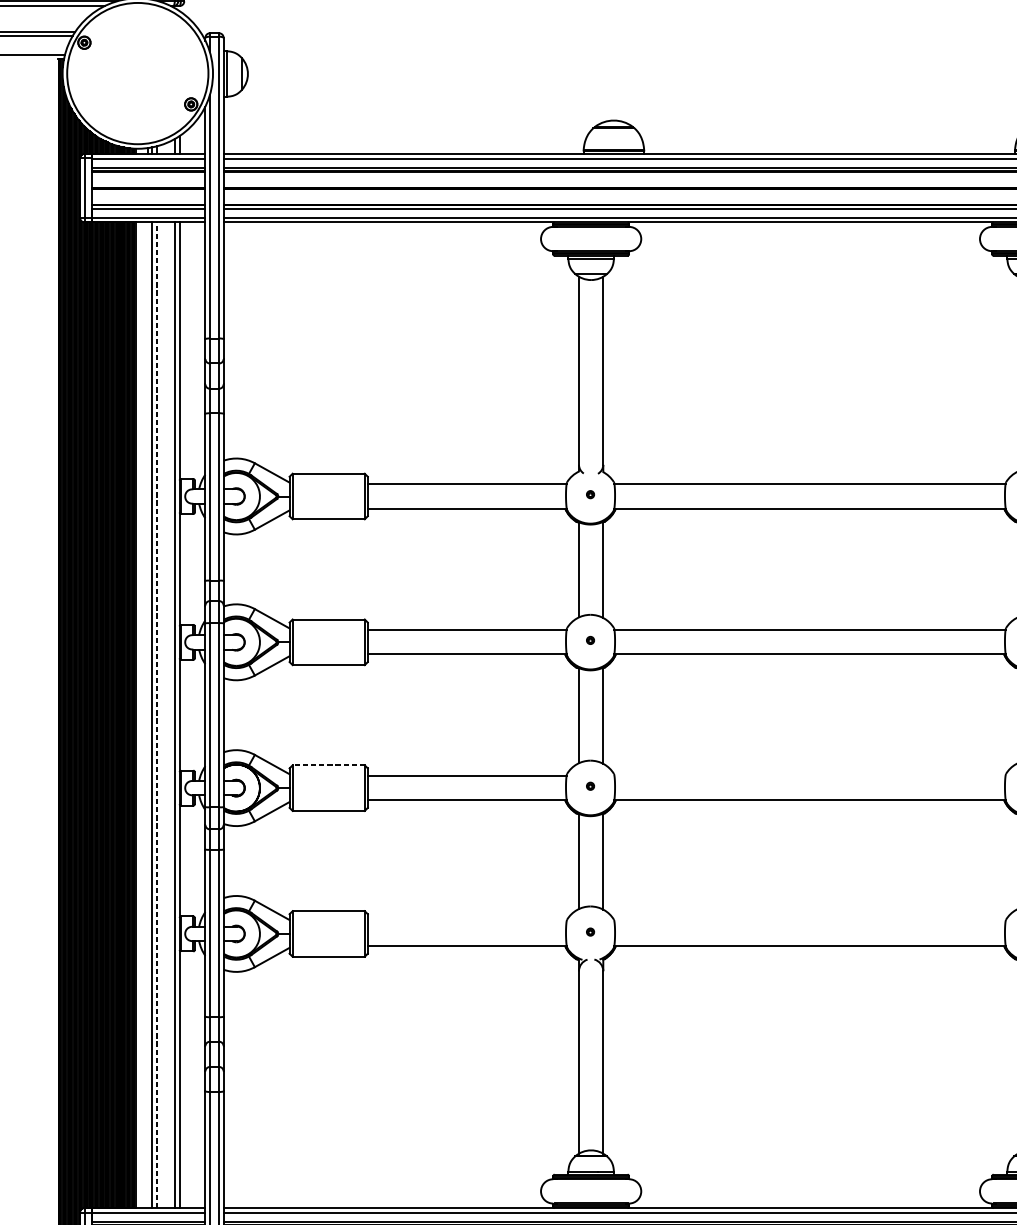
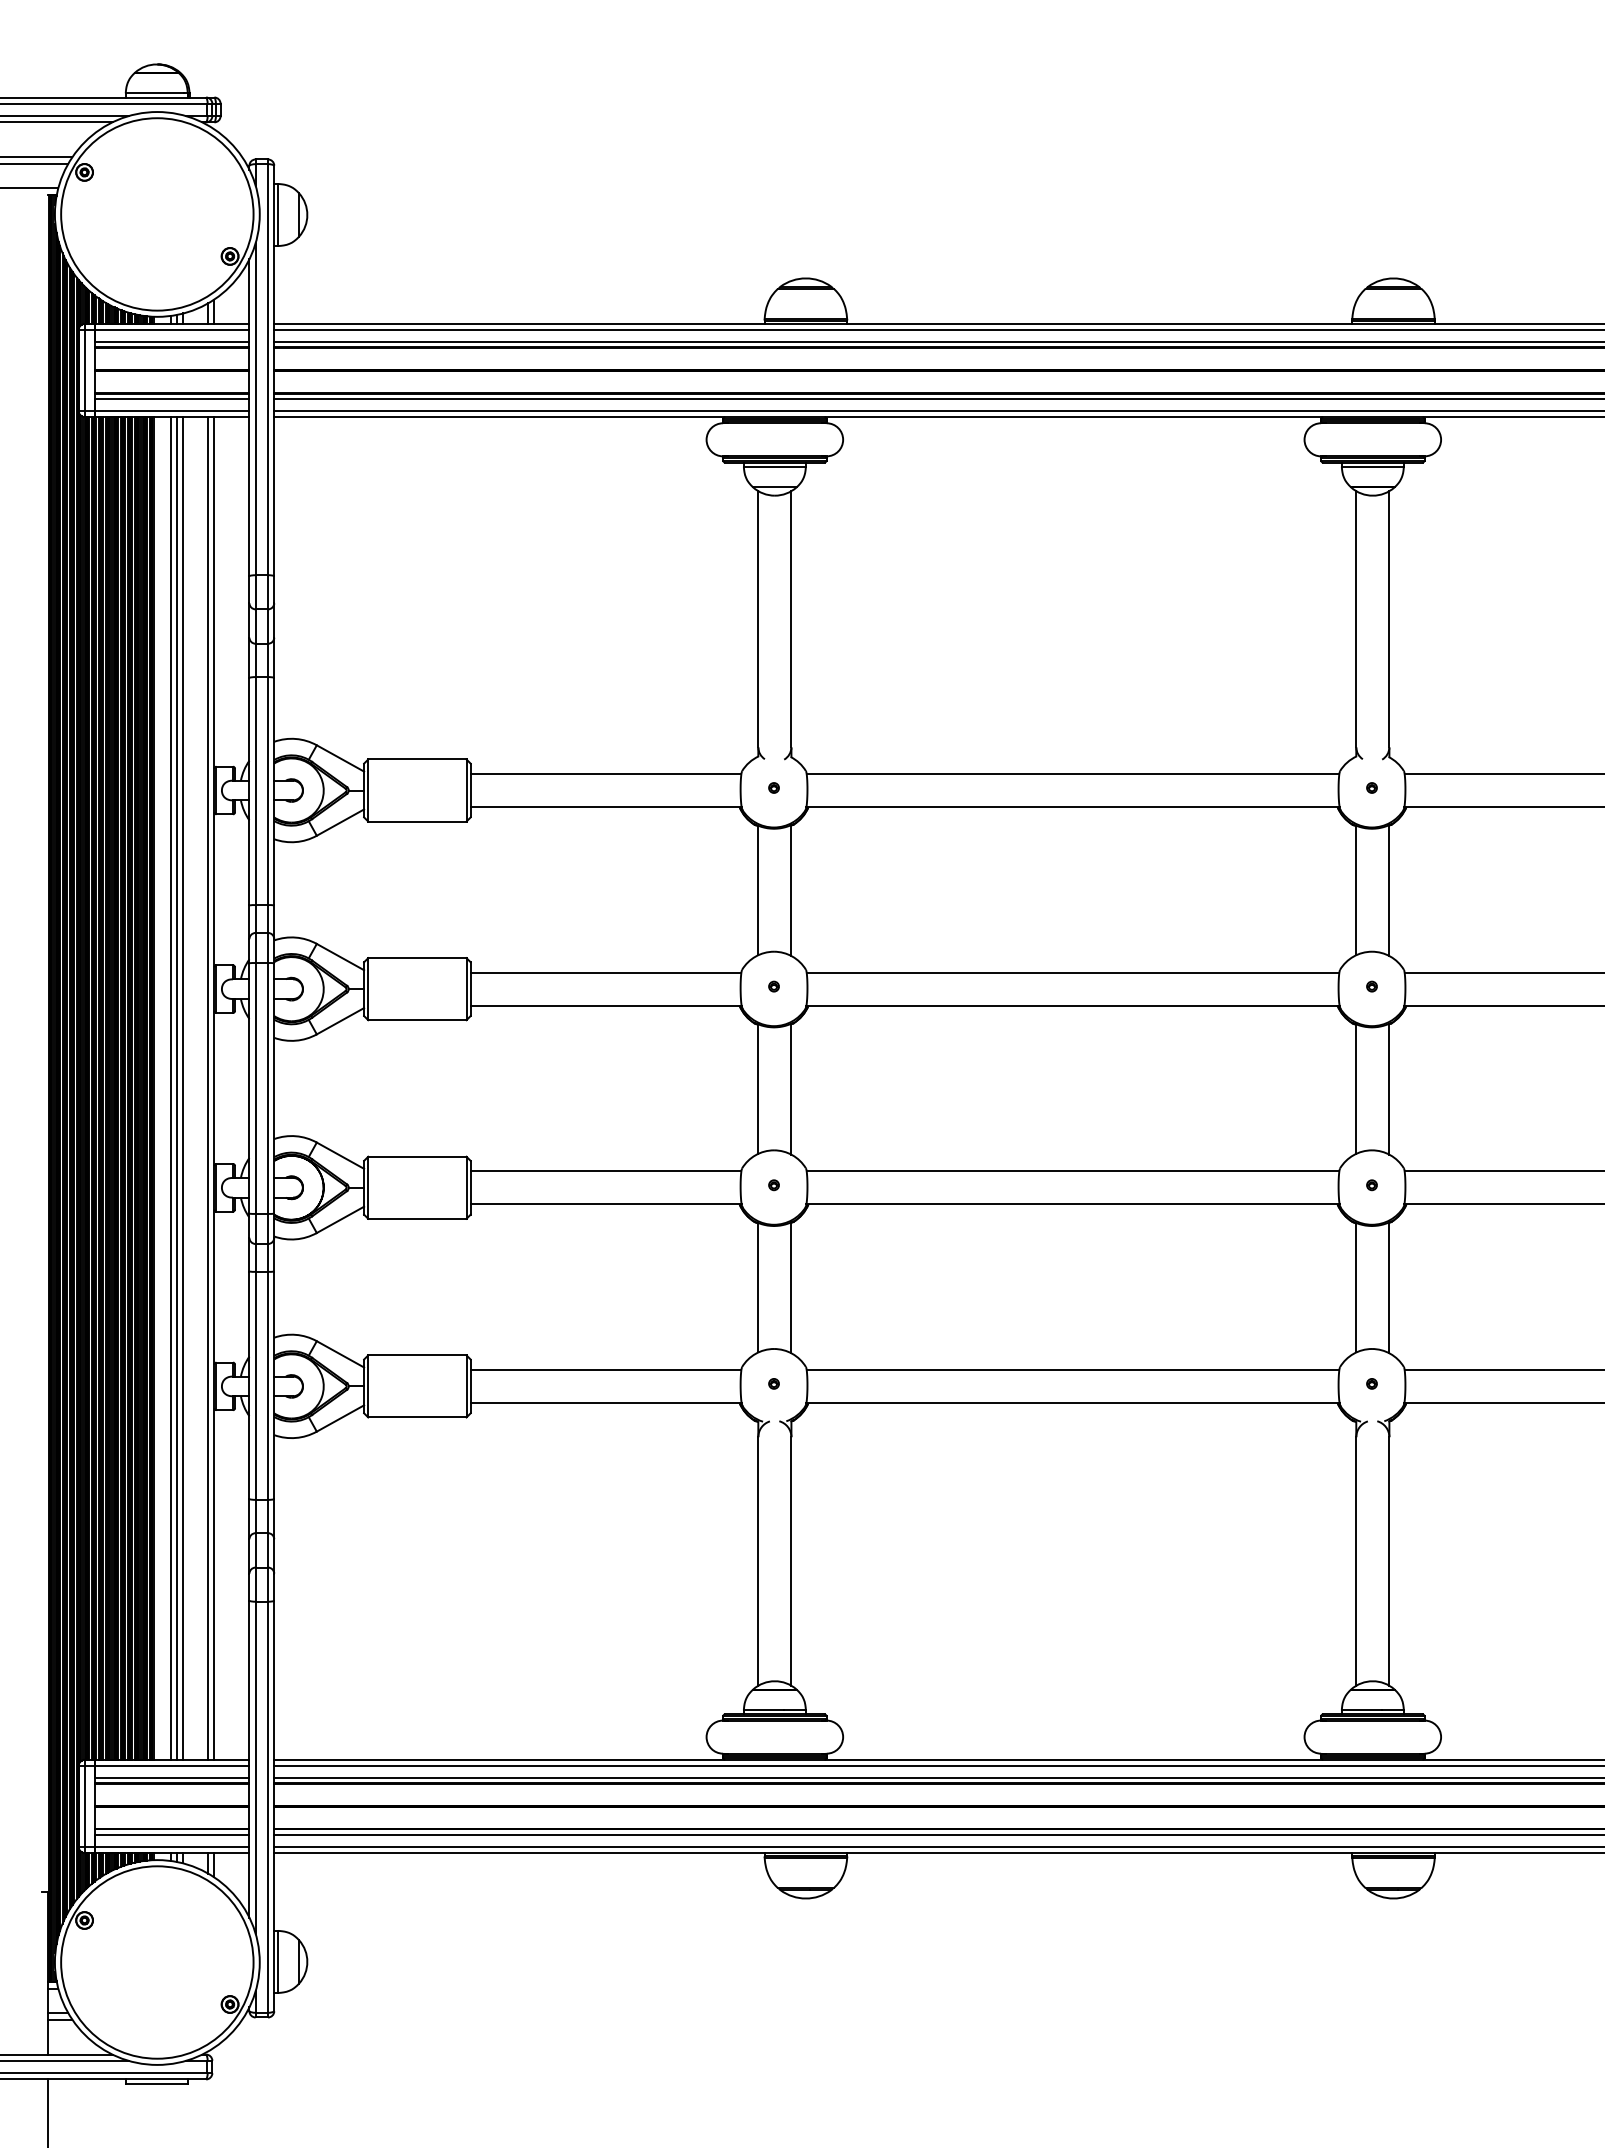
line: (157, 714) -> (183, 1087), dashed -> solid
line: (147, 715) -> (170, 1088), added
line: (328, 765) -> (416, 1156), dashed -> solid
line: (809, 776) -> (1072, 1171), added
line: (466, 921) -> (605, 1369), added
line: (809, 921) -> (1072, 1369), added

